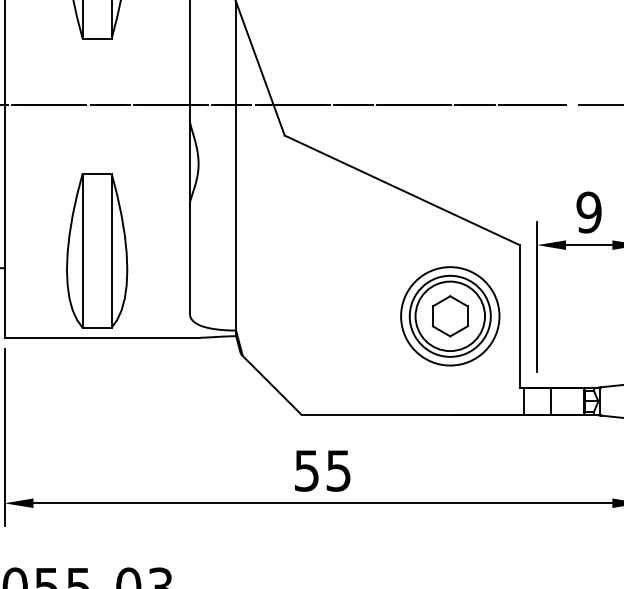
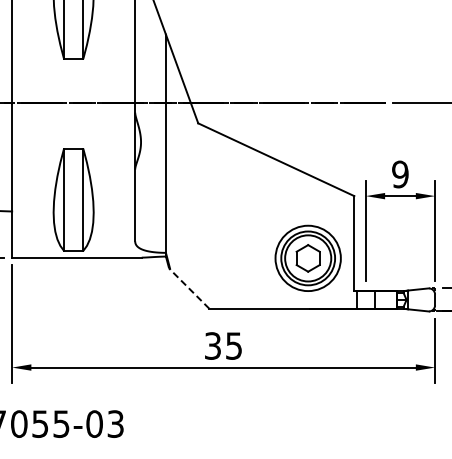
part: (449, 314) -> (307, 257), moved
line: (271, 385) -> (189, 289), solid -> dashed
text: (306, 470) -> (212, 345), 55 -> 35

